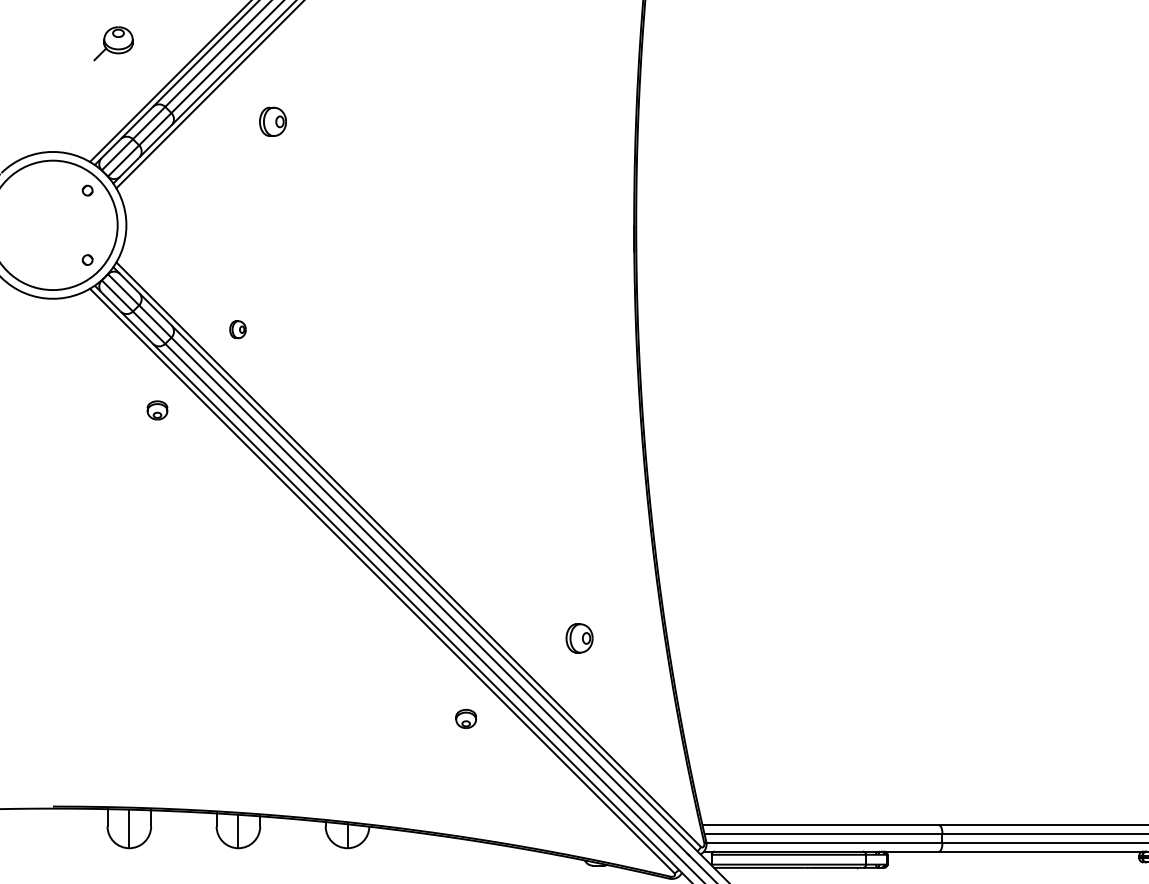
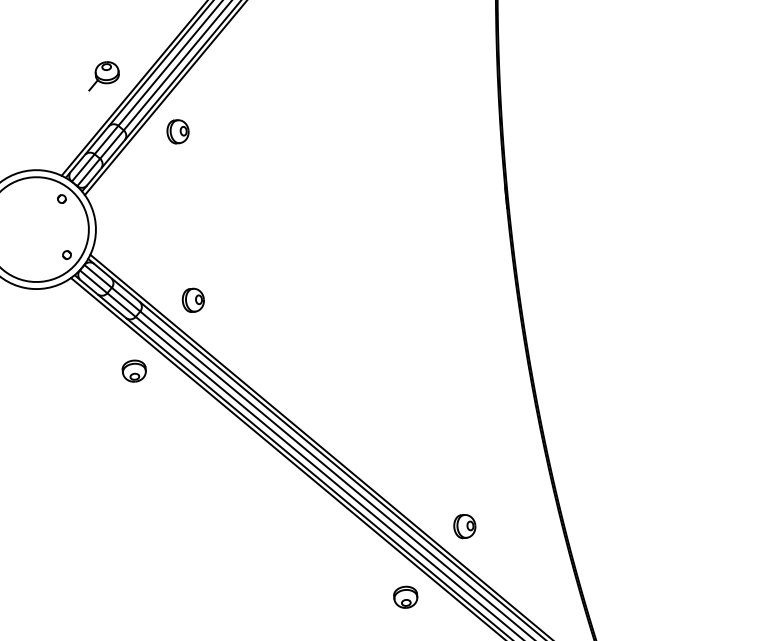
part: (113, 43) -> (103, 75), moved
part: (272, 121) -> (177, 131), moved
part: (237, 329) -> (192, 300), size x1.67
part: (157, 410) -> (134, 371), size x1.43
part: (579, 638) -> (464, 526), moved
part: (466, 718) -> (406, 596), size x1.43

